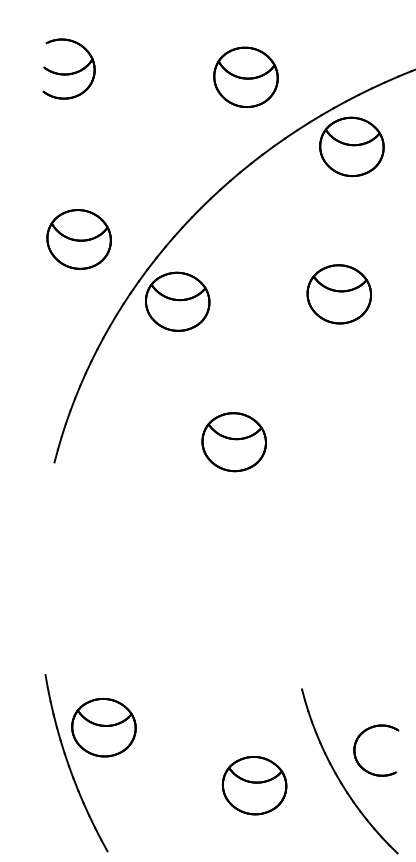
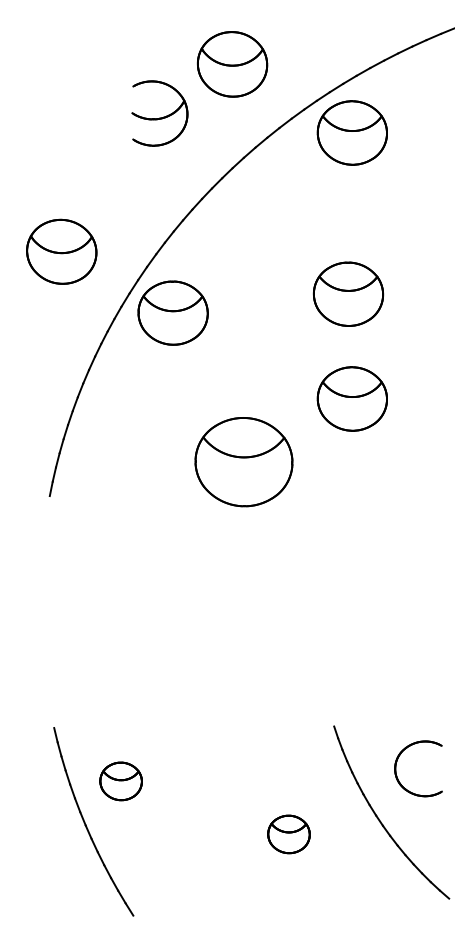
part: (69, 69) -> (159, 113), moved
part: (336, 389) -> (351, 398), added
part: (233, 441) -> (243, 461), size x1.4
part: (103, 727) -> (120, 781), size x0.6
part: (356, 743) -> (397, 762), moved
part: (254, 785) -> (288, 834), size x0.6

